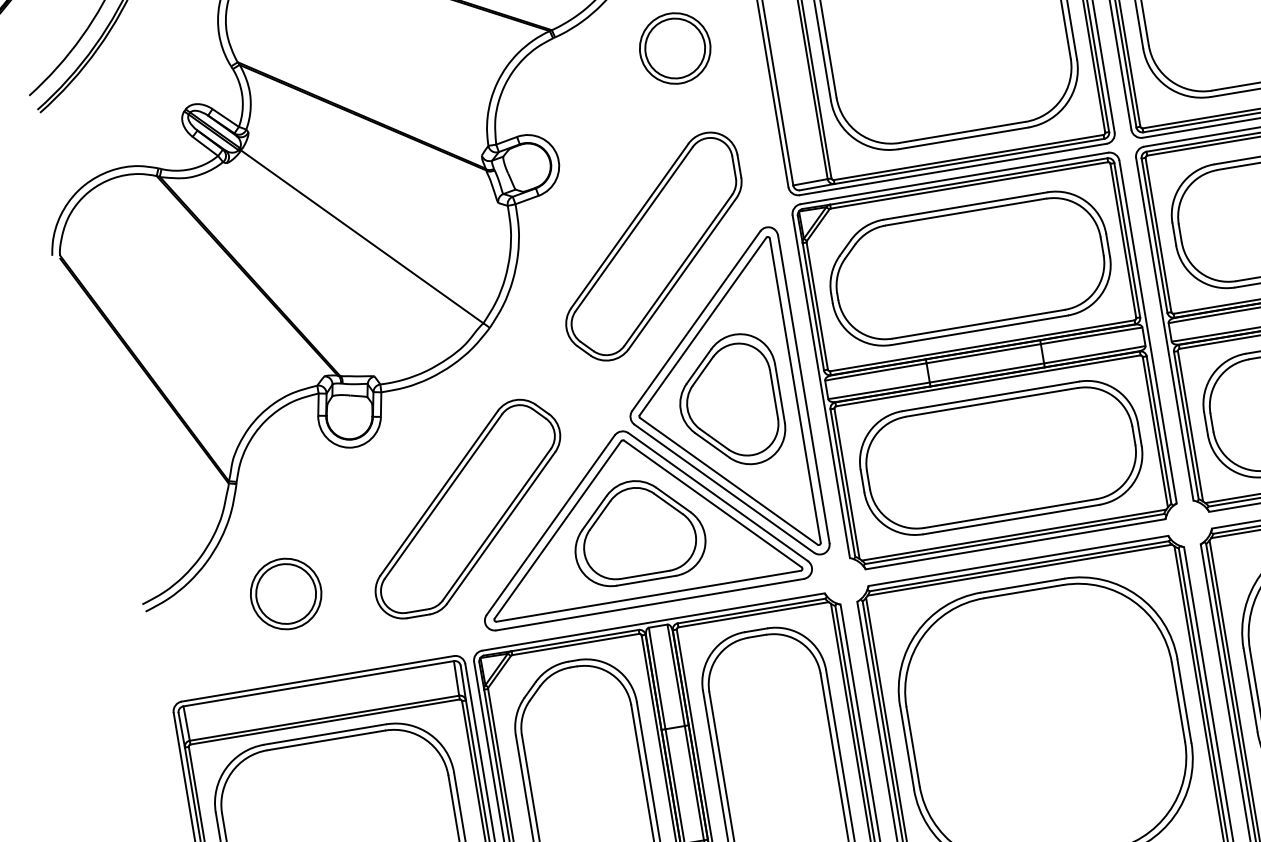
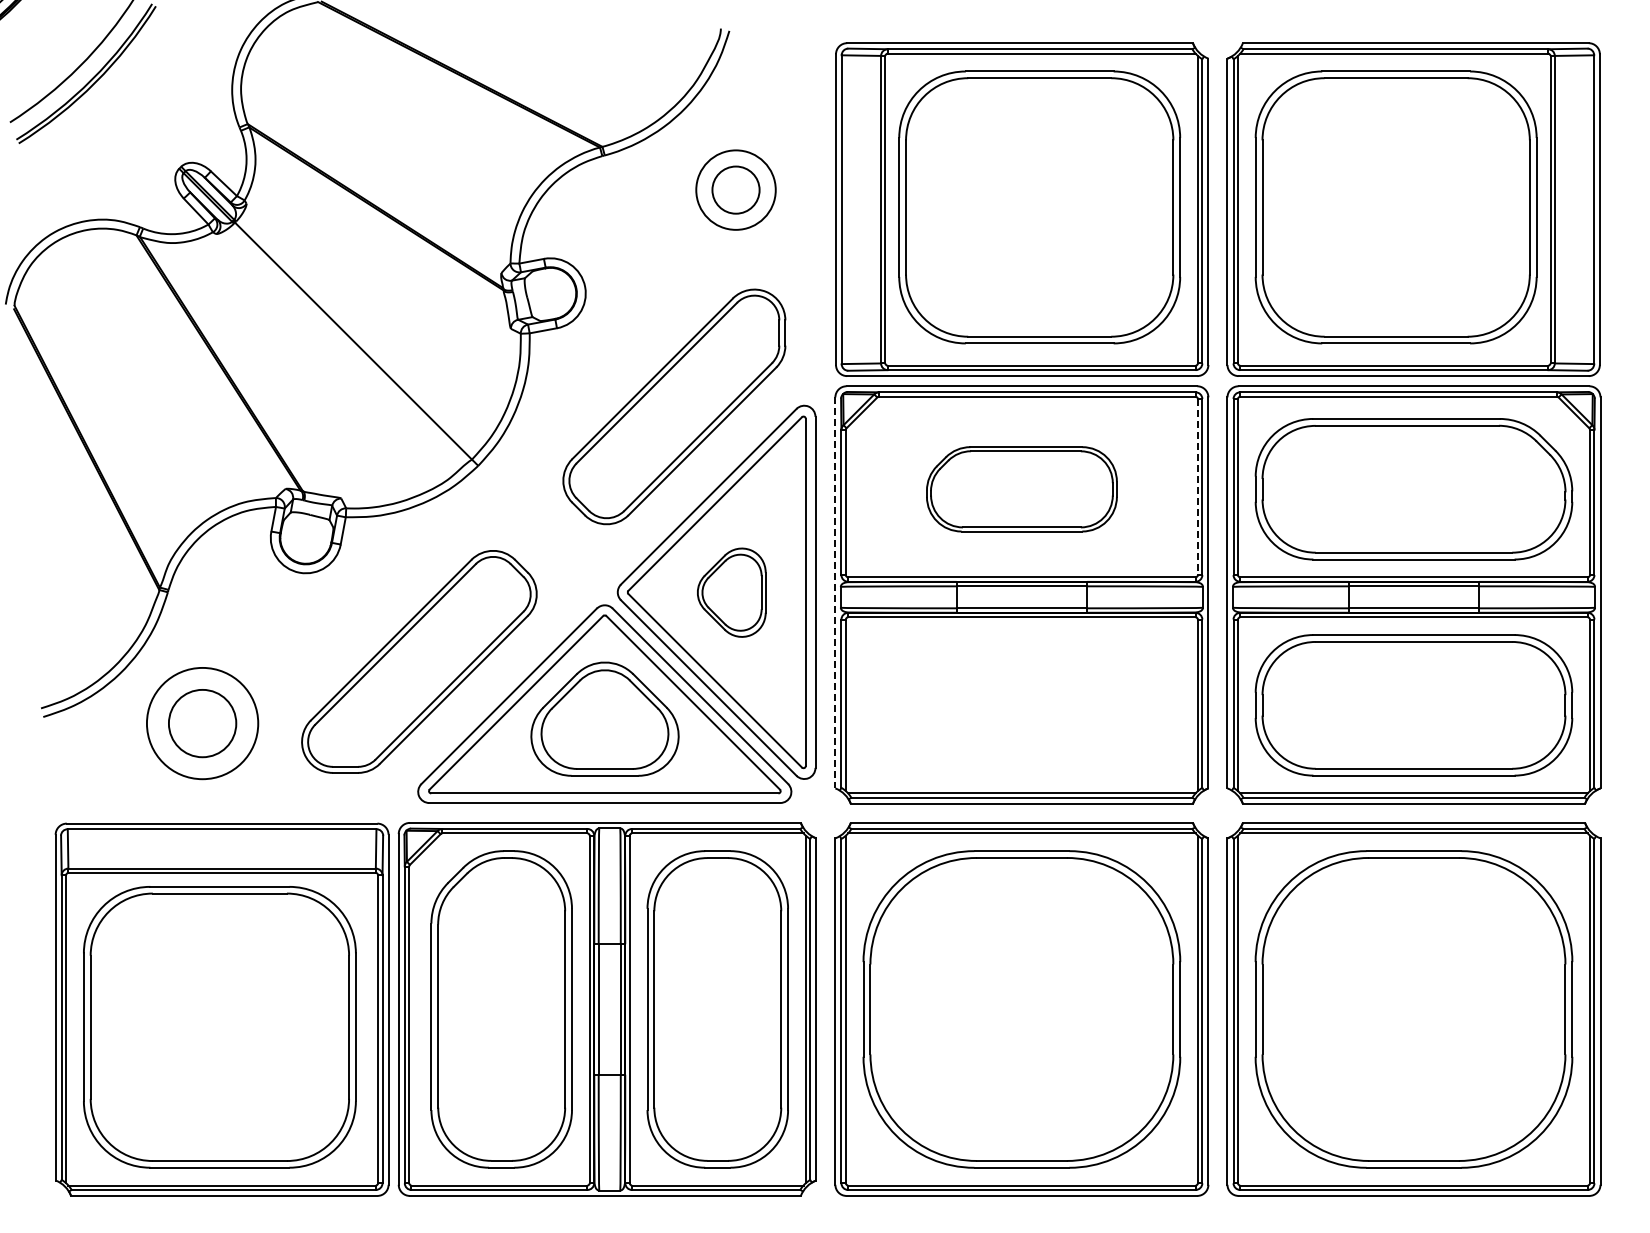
circle: (674, 48) -> (735, 189), size x0.7
line: (1123, 241) -> (1197, 487), solid -> dashed
part: (969, 268) -> (1021, 489), size x0.6
line: (821, 386) -> (835, 592), solid -> dashed
part: (730, 401) -> (731, 592), size x0.6
part: (1000, 458) -> (1021, 705), removed
circle: (286, 593) -> (202, 723), size x1.4

